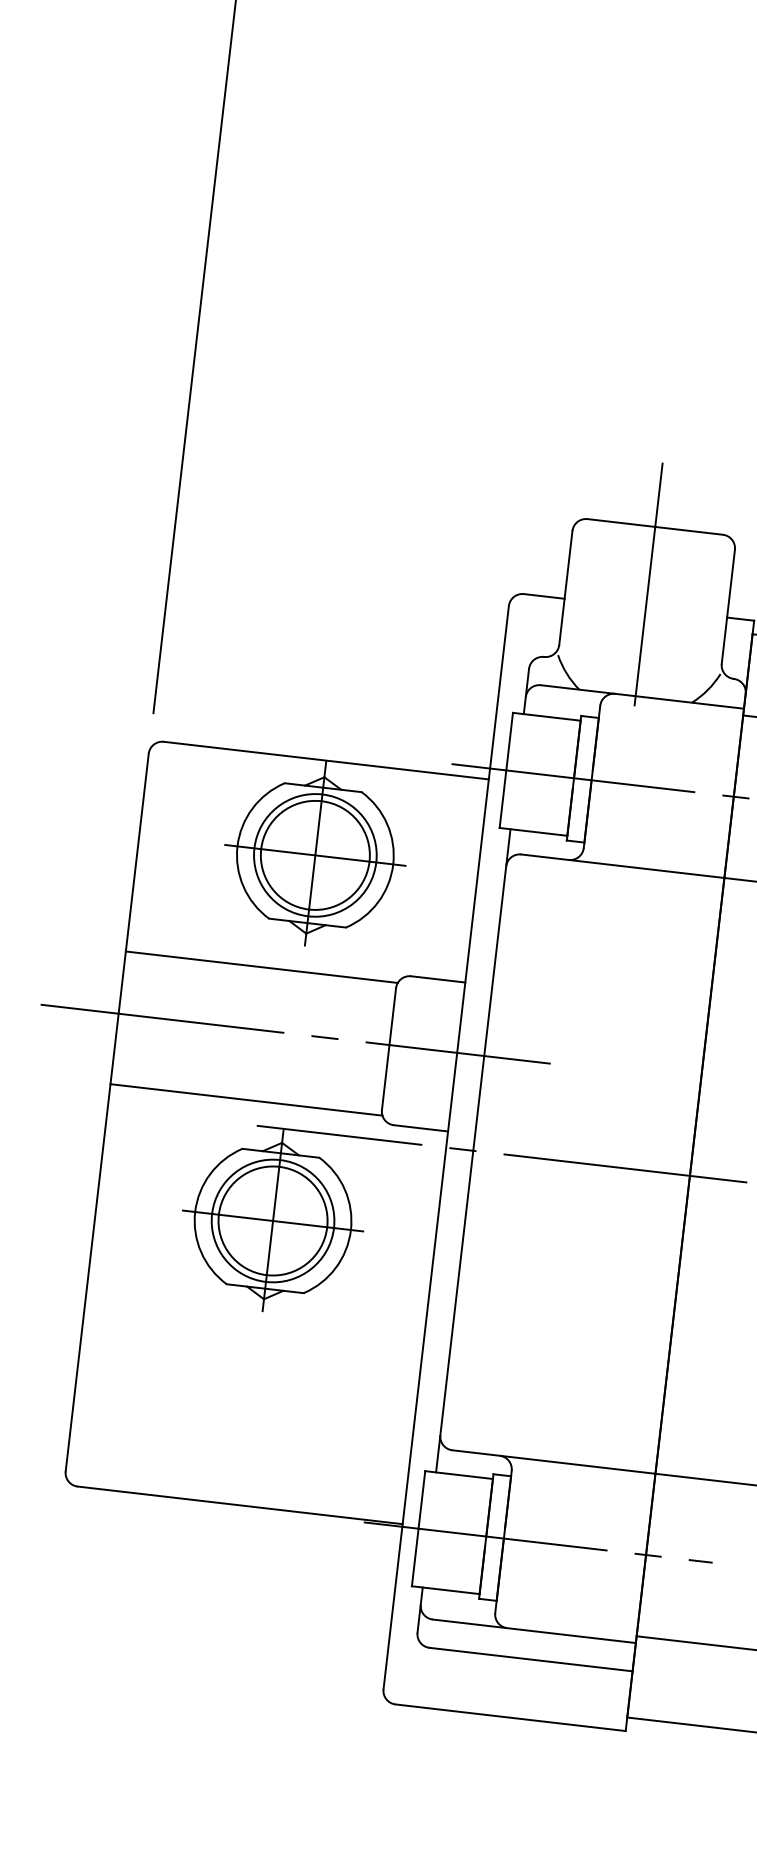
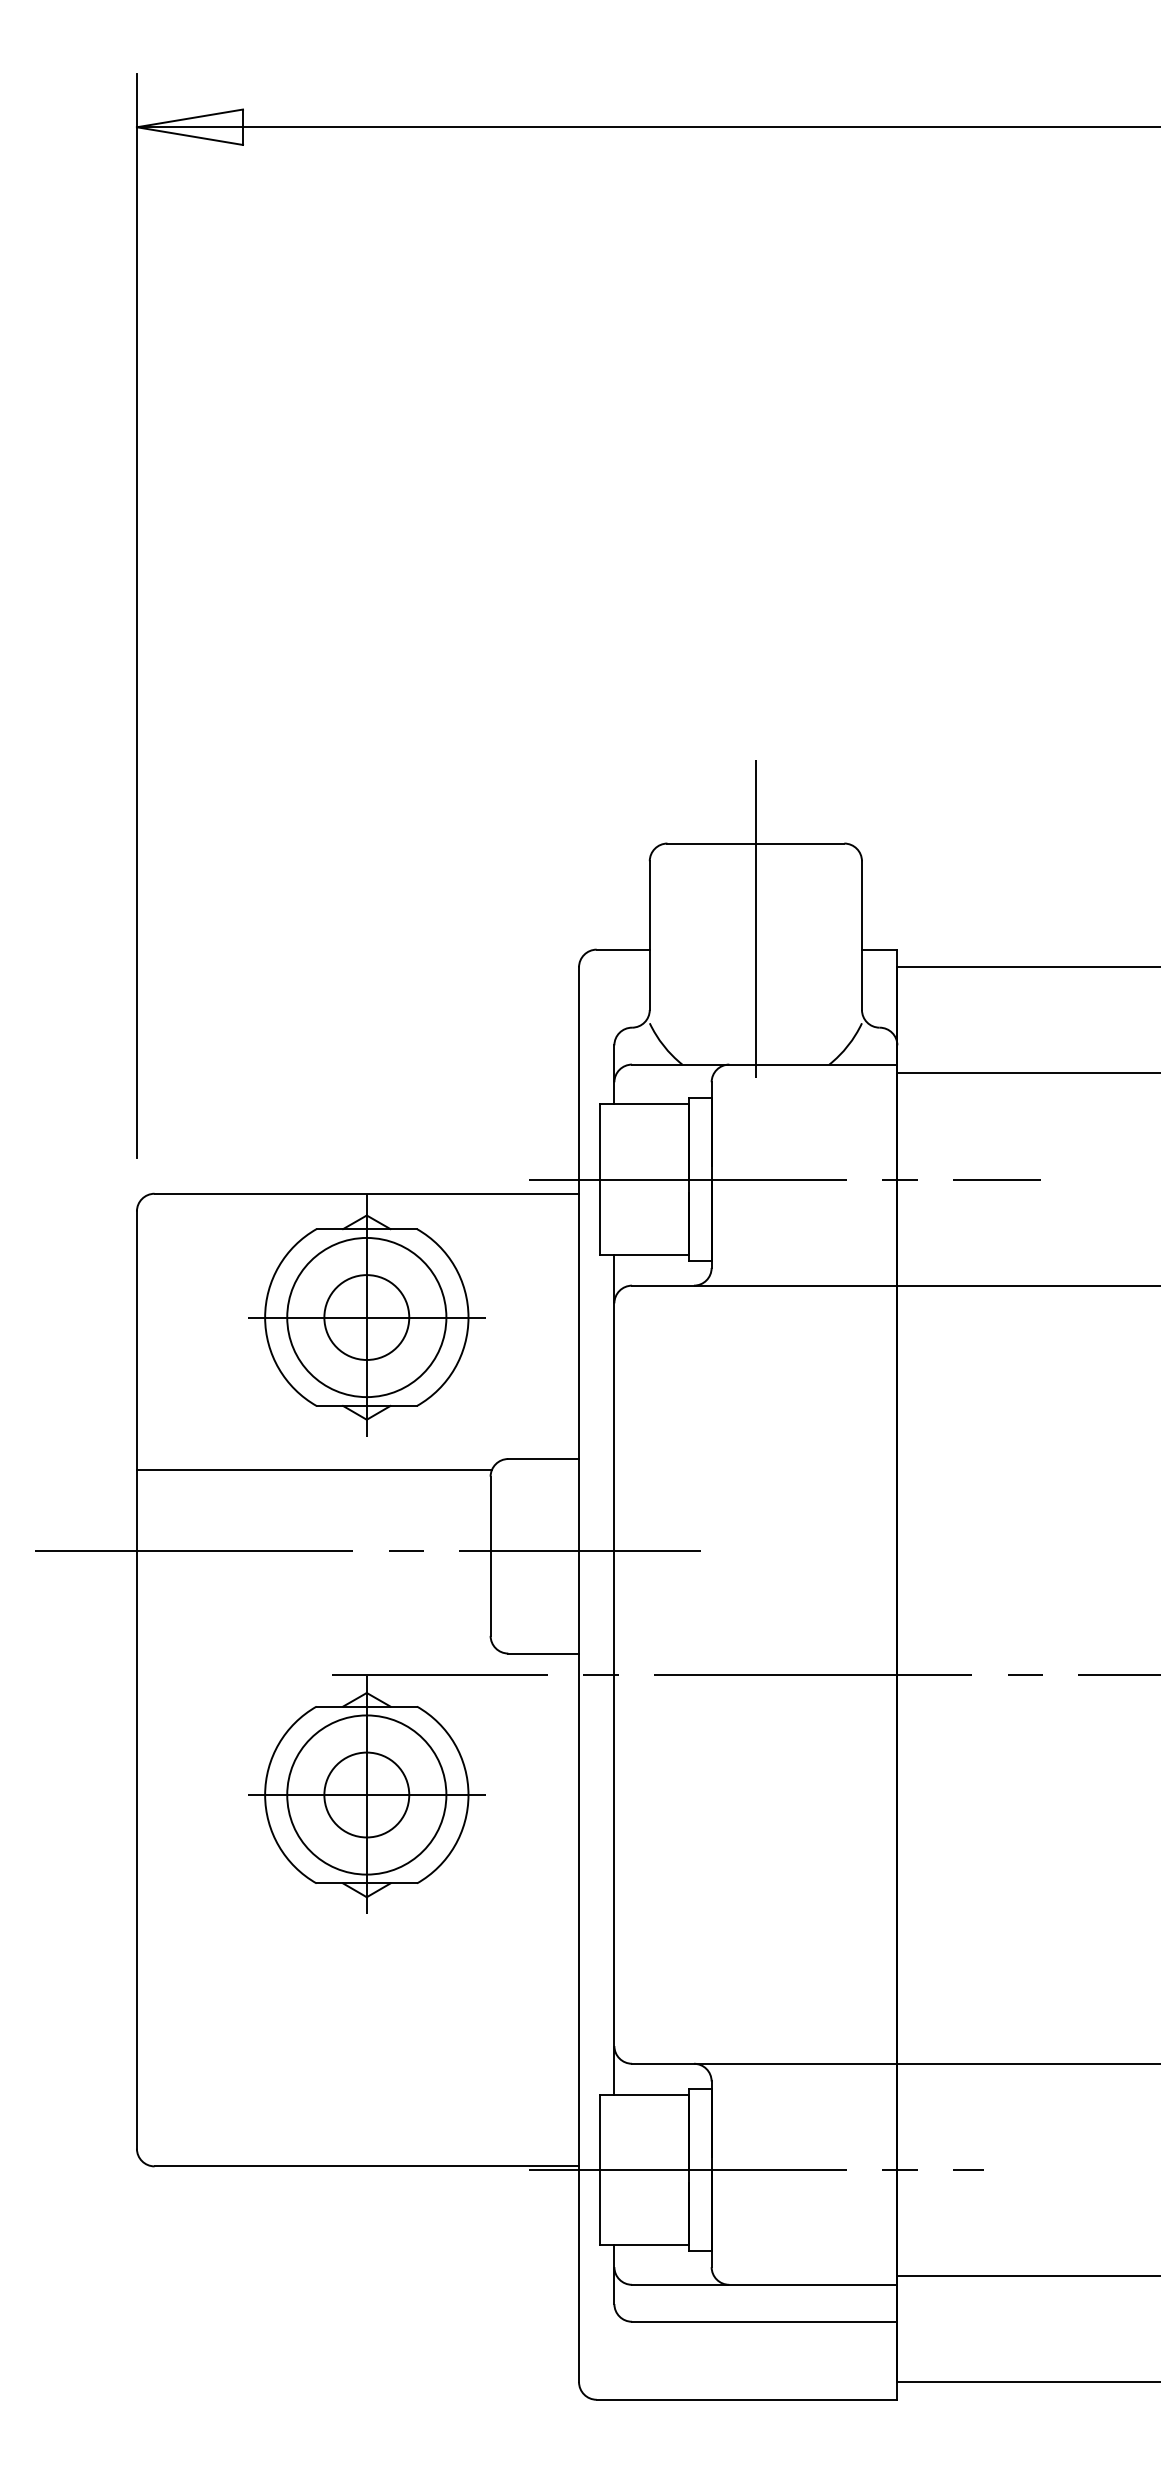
circle: (315, 855) -> (366, 1317), size x0.6
line: (246, 1099) -> (314, 1642), removed
circle: (272, 1220) -> (366, 1794), size x0.6

